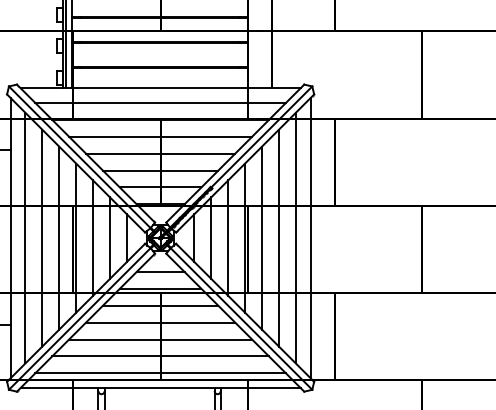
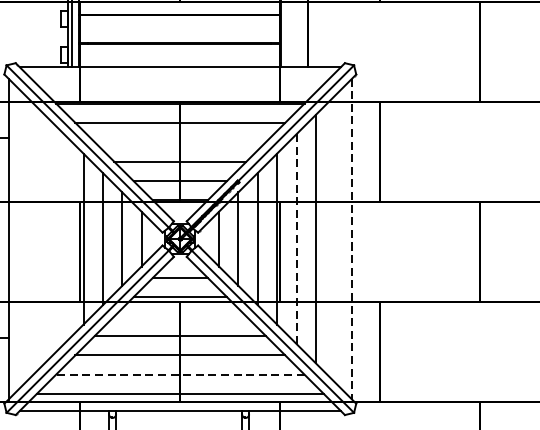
line: (160, 102) -> (180, 83), removed
line: (160, 153) -> (180, 142), removed
line: (25, 237) -> (25, 238), removed
line: (42, 237) -> (44, 238), removed
line: (59, 237) -> (64, 238), removed
line: (295, 237) -> (334, 238), removed
line: (262, 238) -> (297, 239), solid -> dashed
line: (310, 238) -> (352, 239), solid -> dashed
line: (160, 305) -> (180, 316), removed
line: (160, 356) -> (180, 374), solid -> dashed

